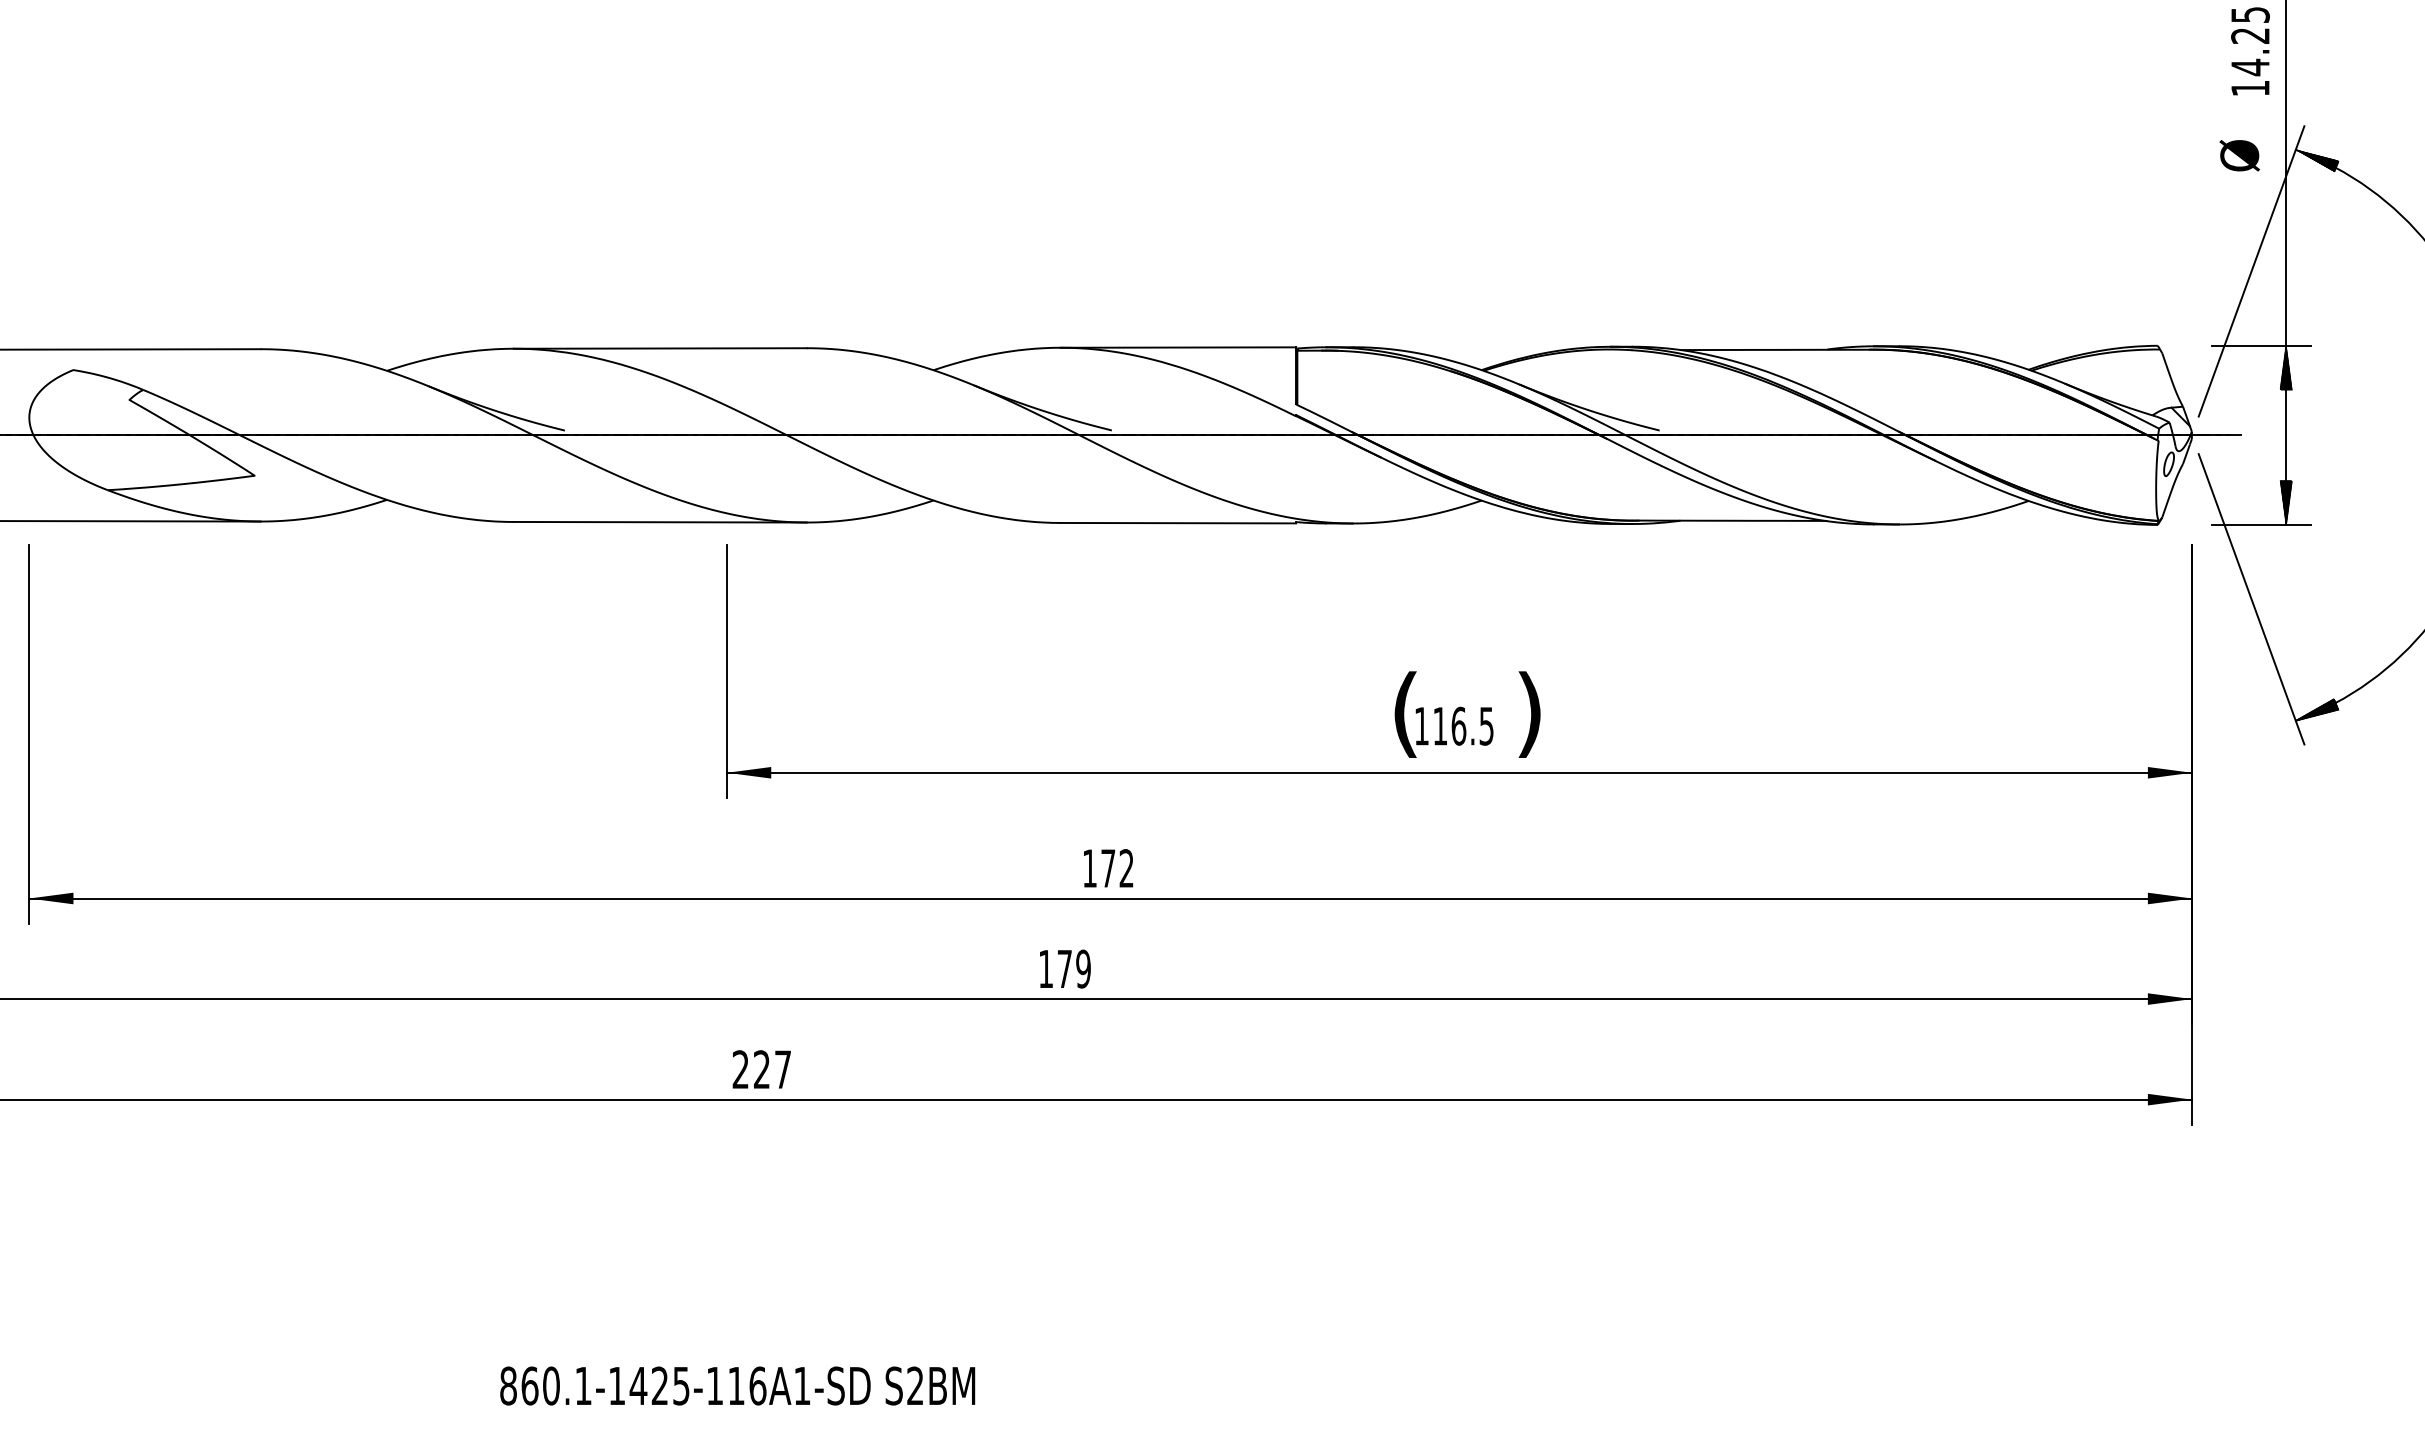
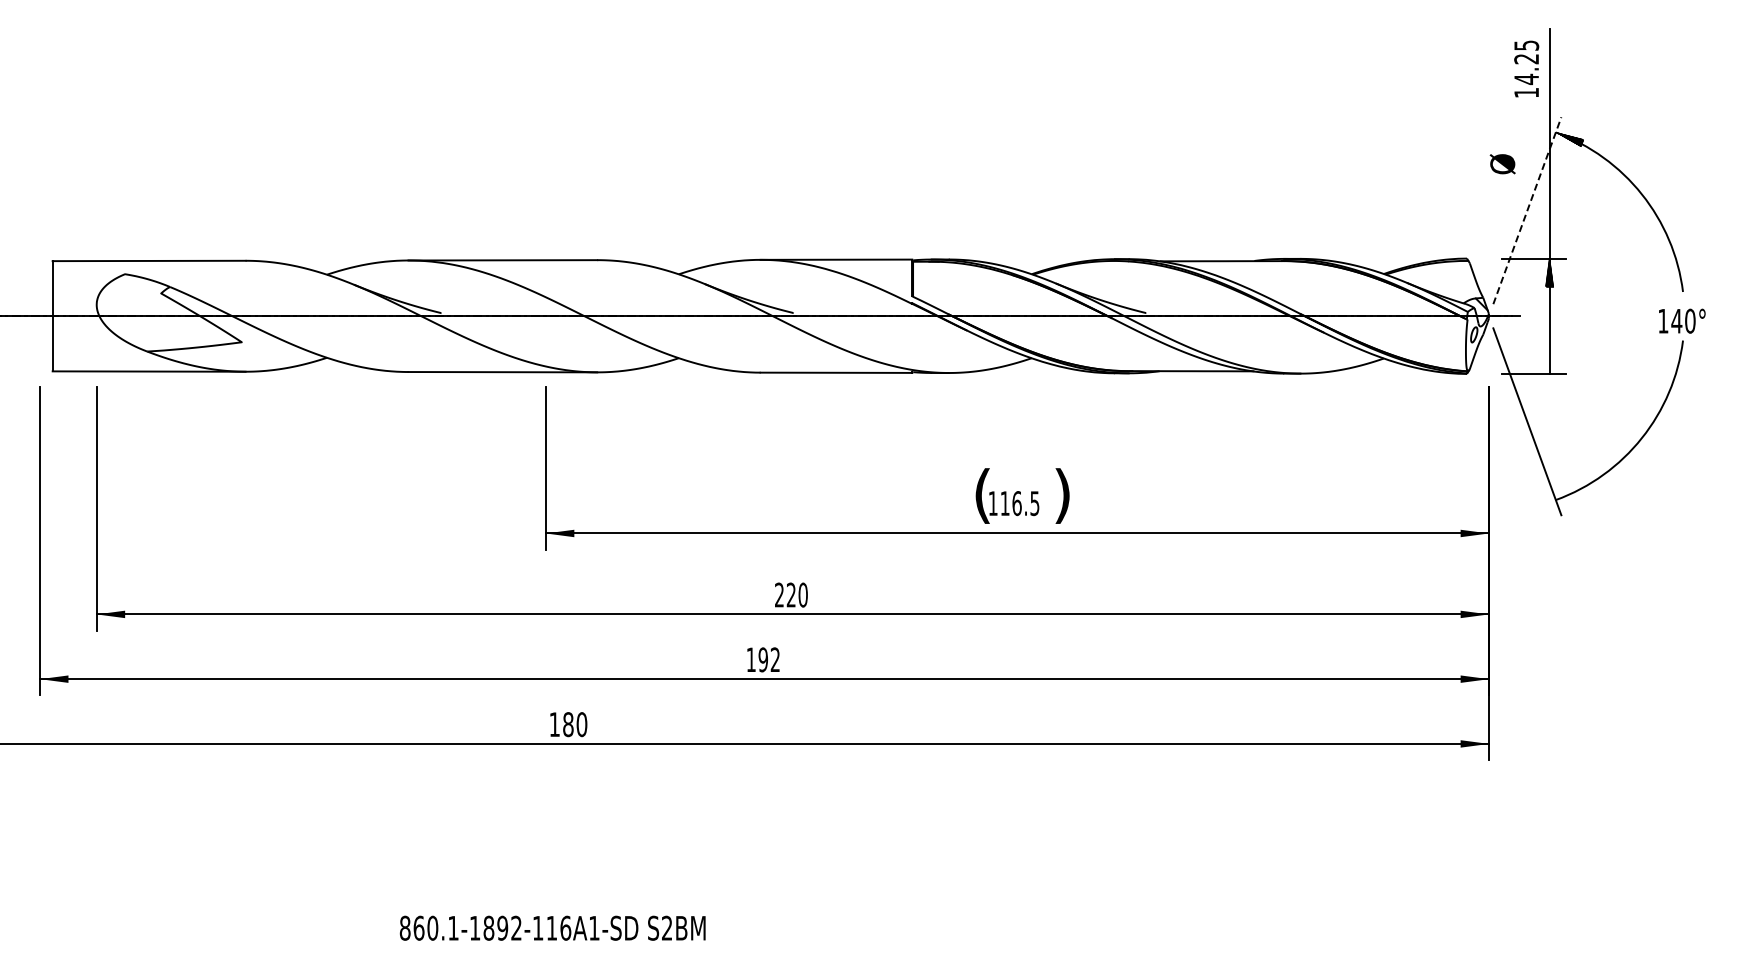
text: (2239, 156) -> (1502, 164), moved
line: (2251, 271) -> (1527, 210), solid -> dashed
hatch: (2285, 502) -> (1549, 359), removed
hatch: (2317, 710) -> (1569, 493), removed
text: (1108, 867) -> (791, 594), 172 -> 220
text: (1074, 968) -> (769, 659), 179 -> 192
text: (762, 1069) -> (568, 724), 227 -> 180
text: (659, 1384) -> (502, 927), 860.1-1425-116A1-SD -> 860.1-1892-116A1-SD

